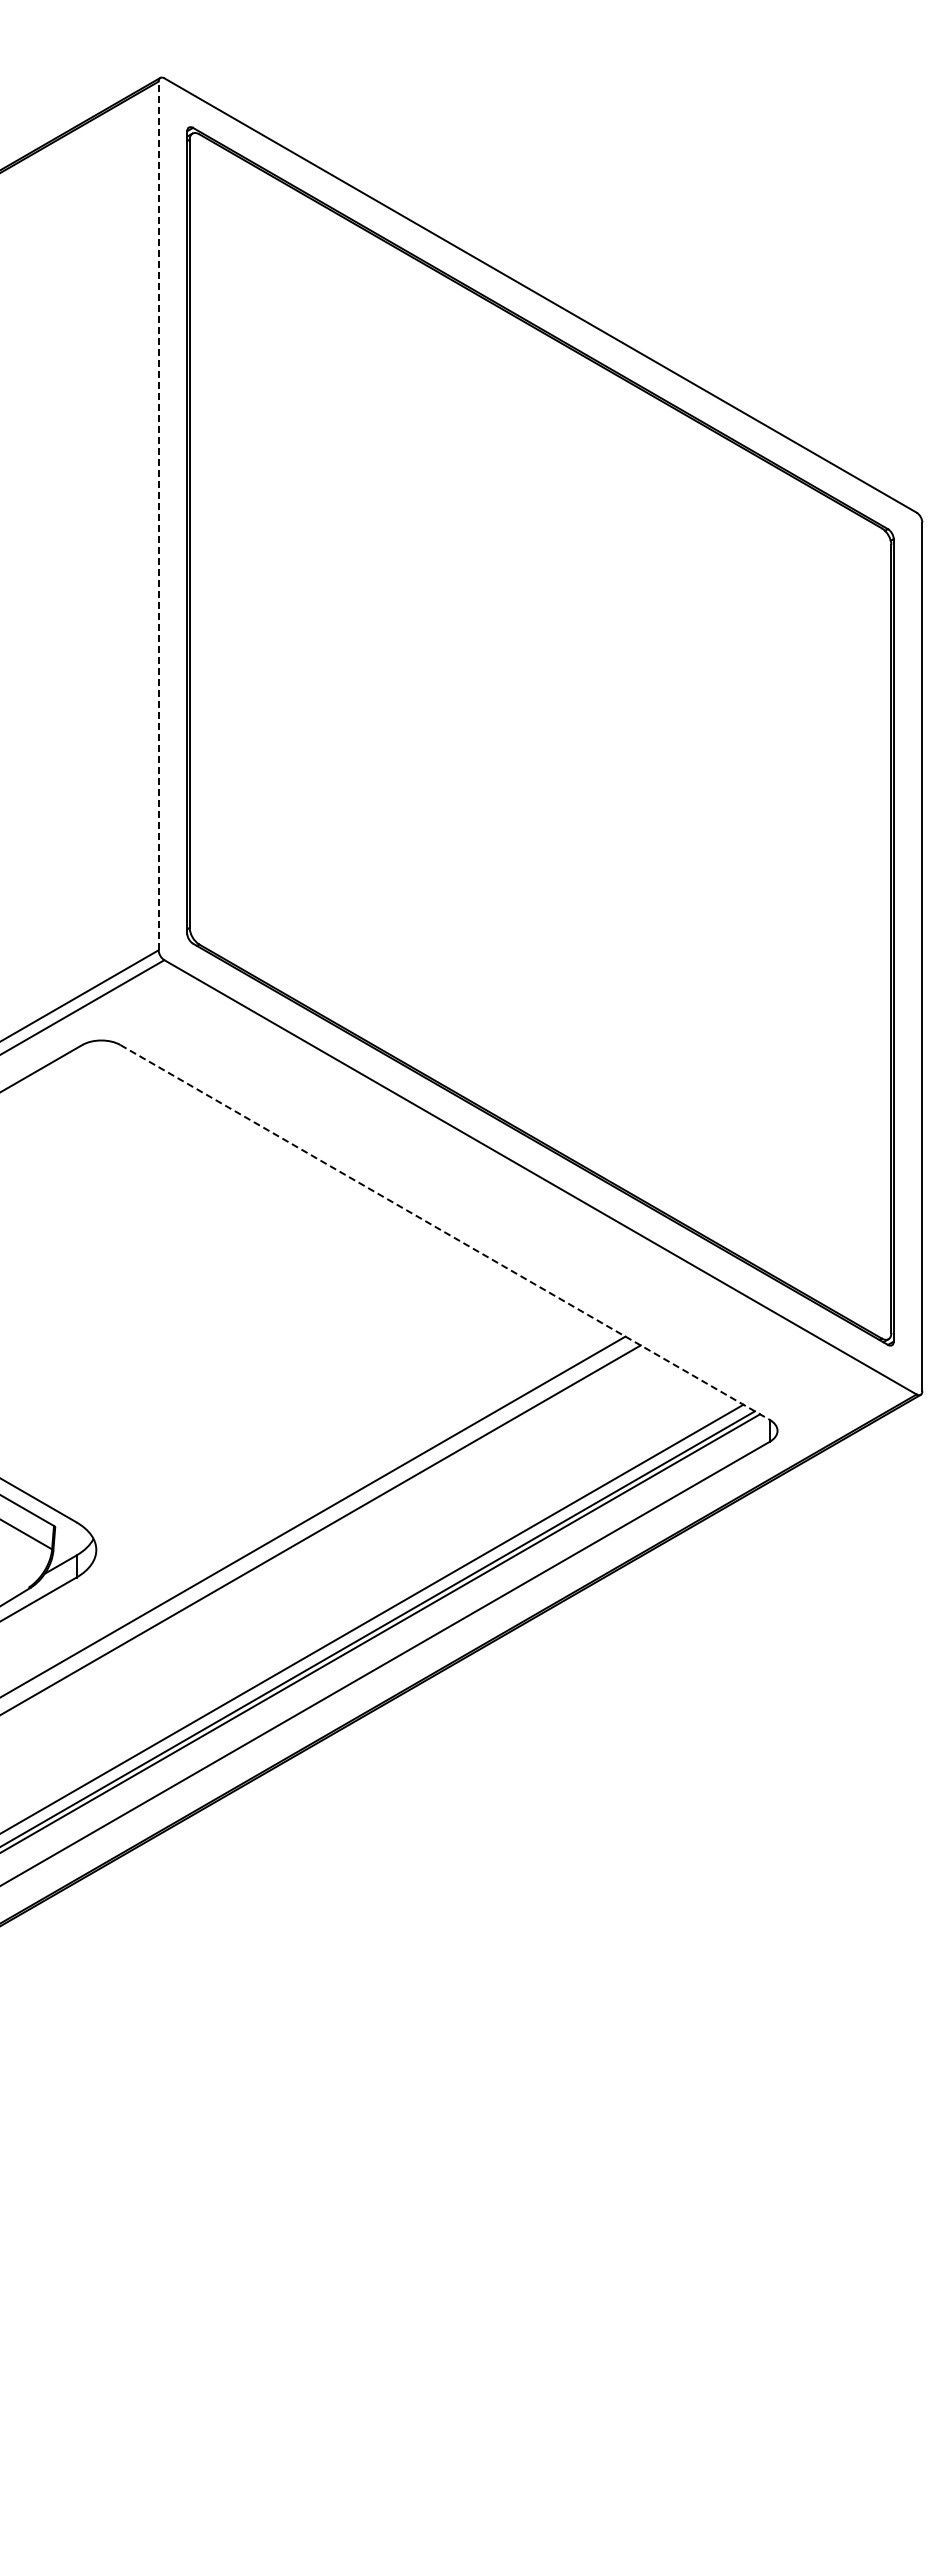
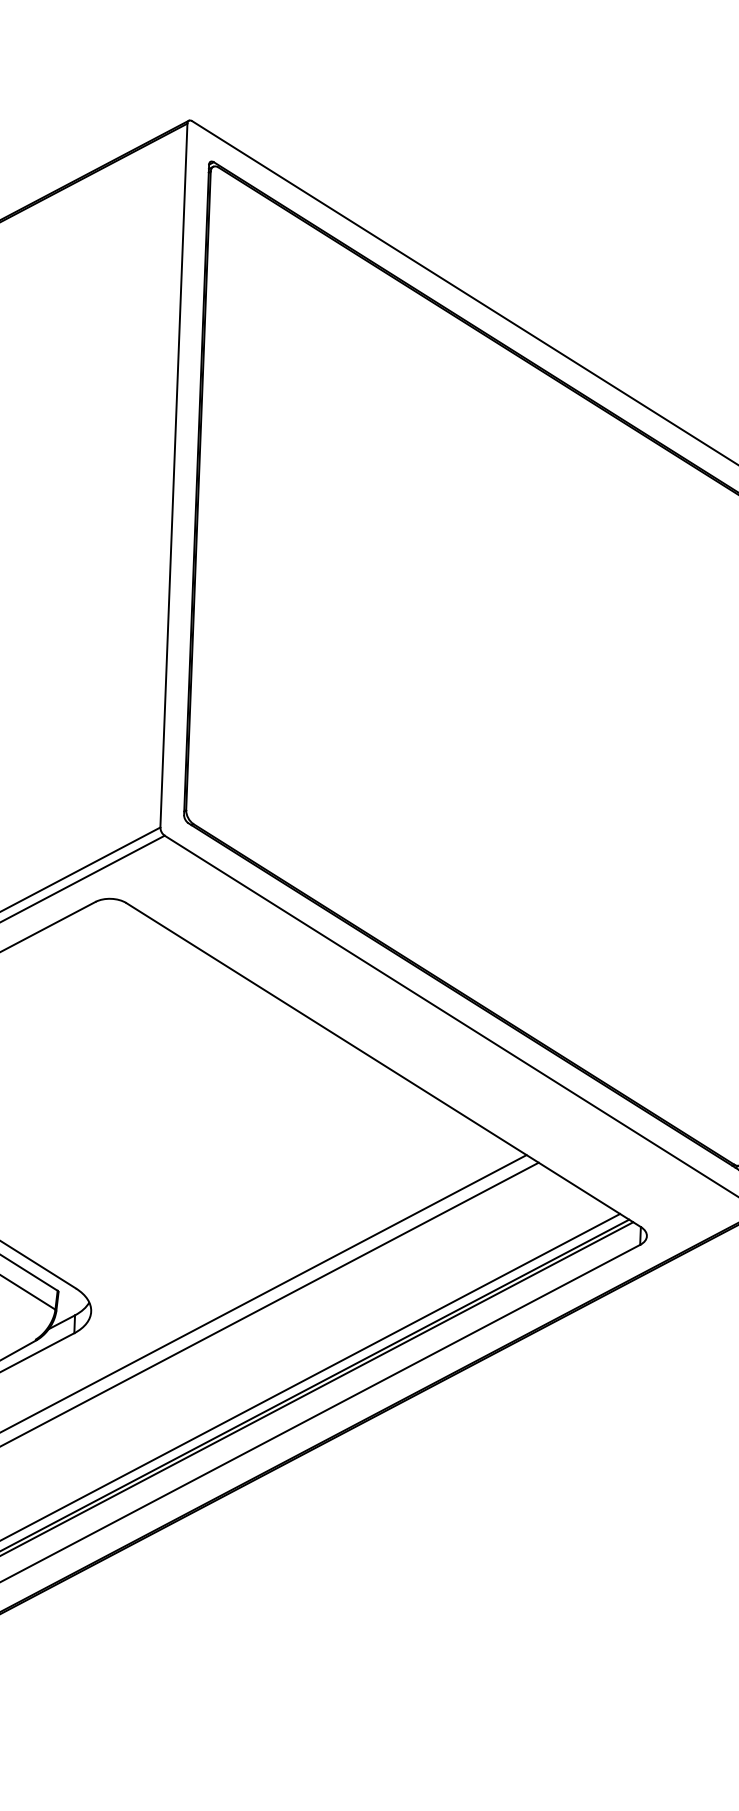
line: (158, 515) -> (173, 475), dashed -> solid
line: (445, 1232) -> (384, 1065), dashed -> solid

